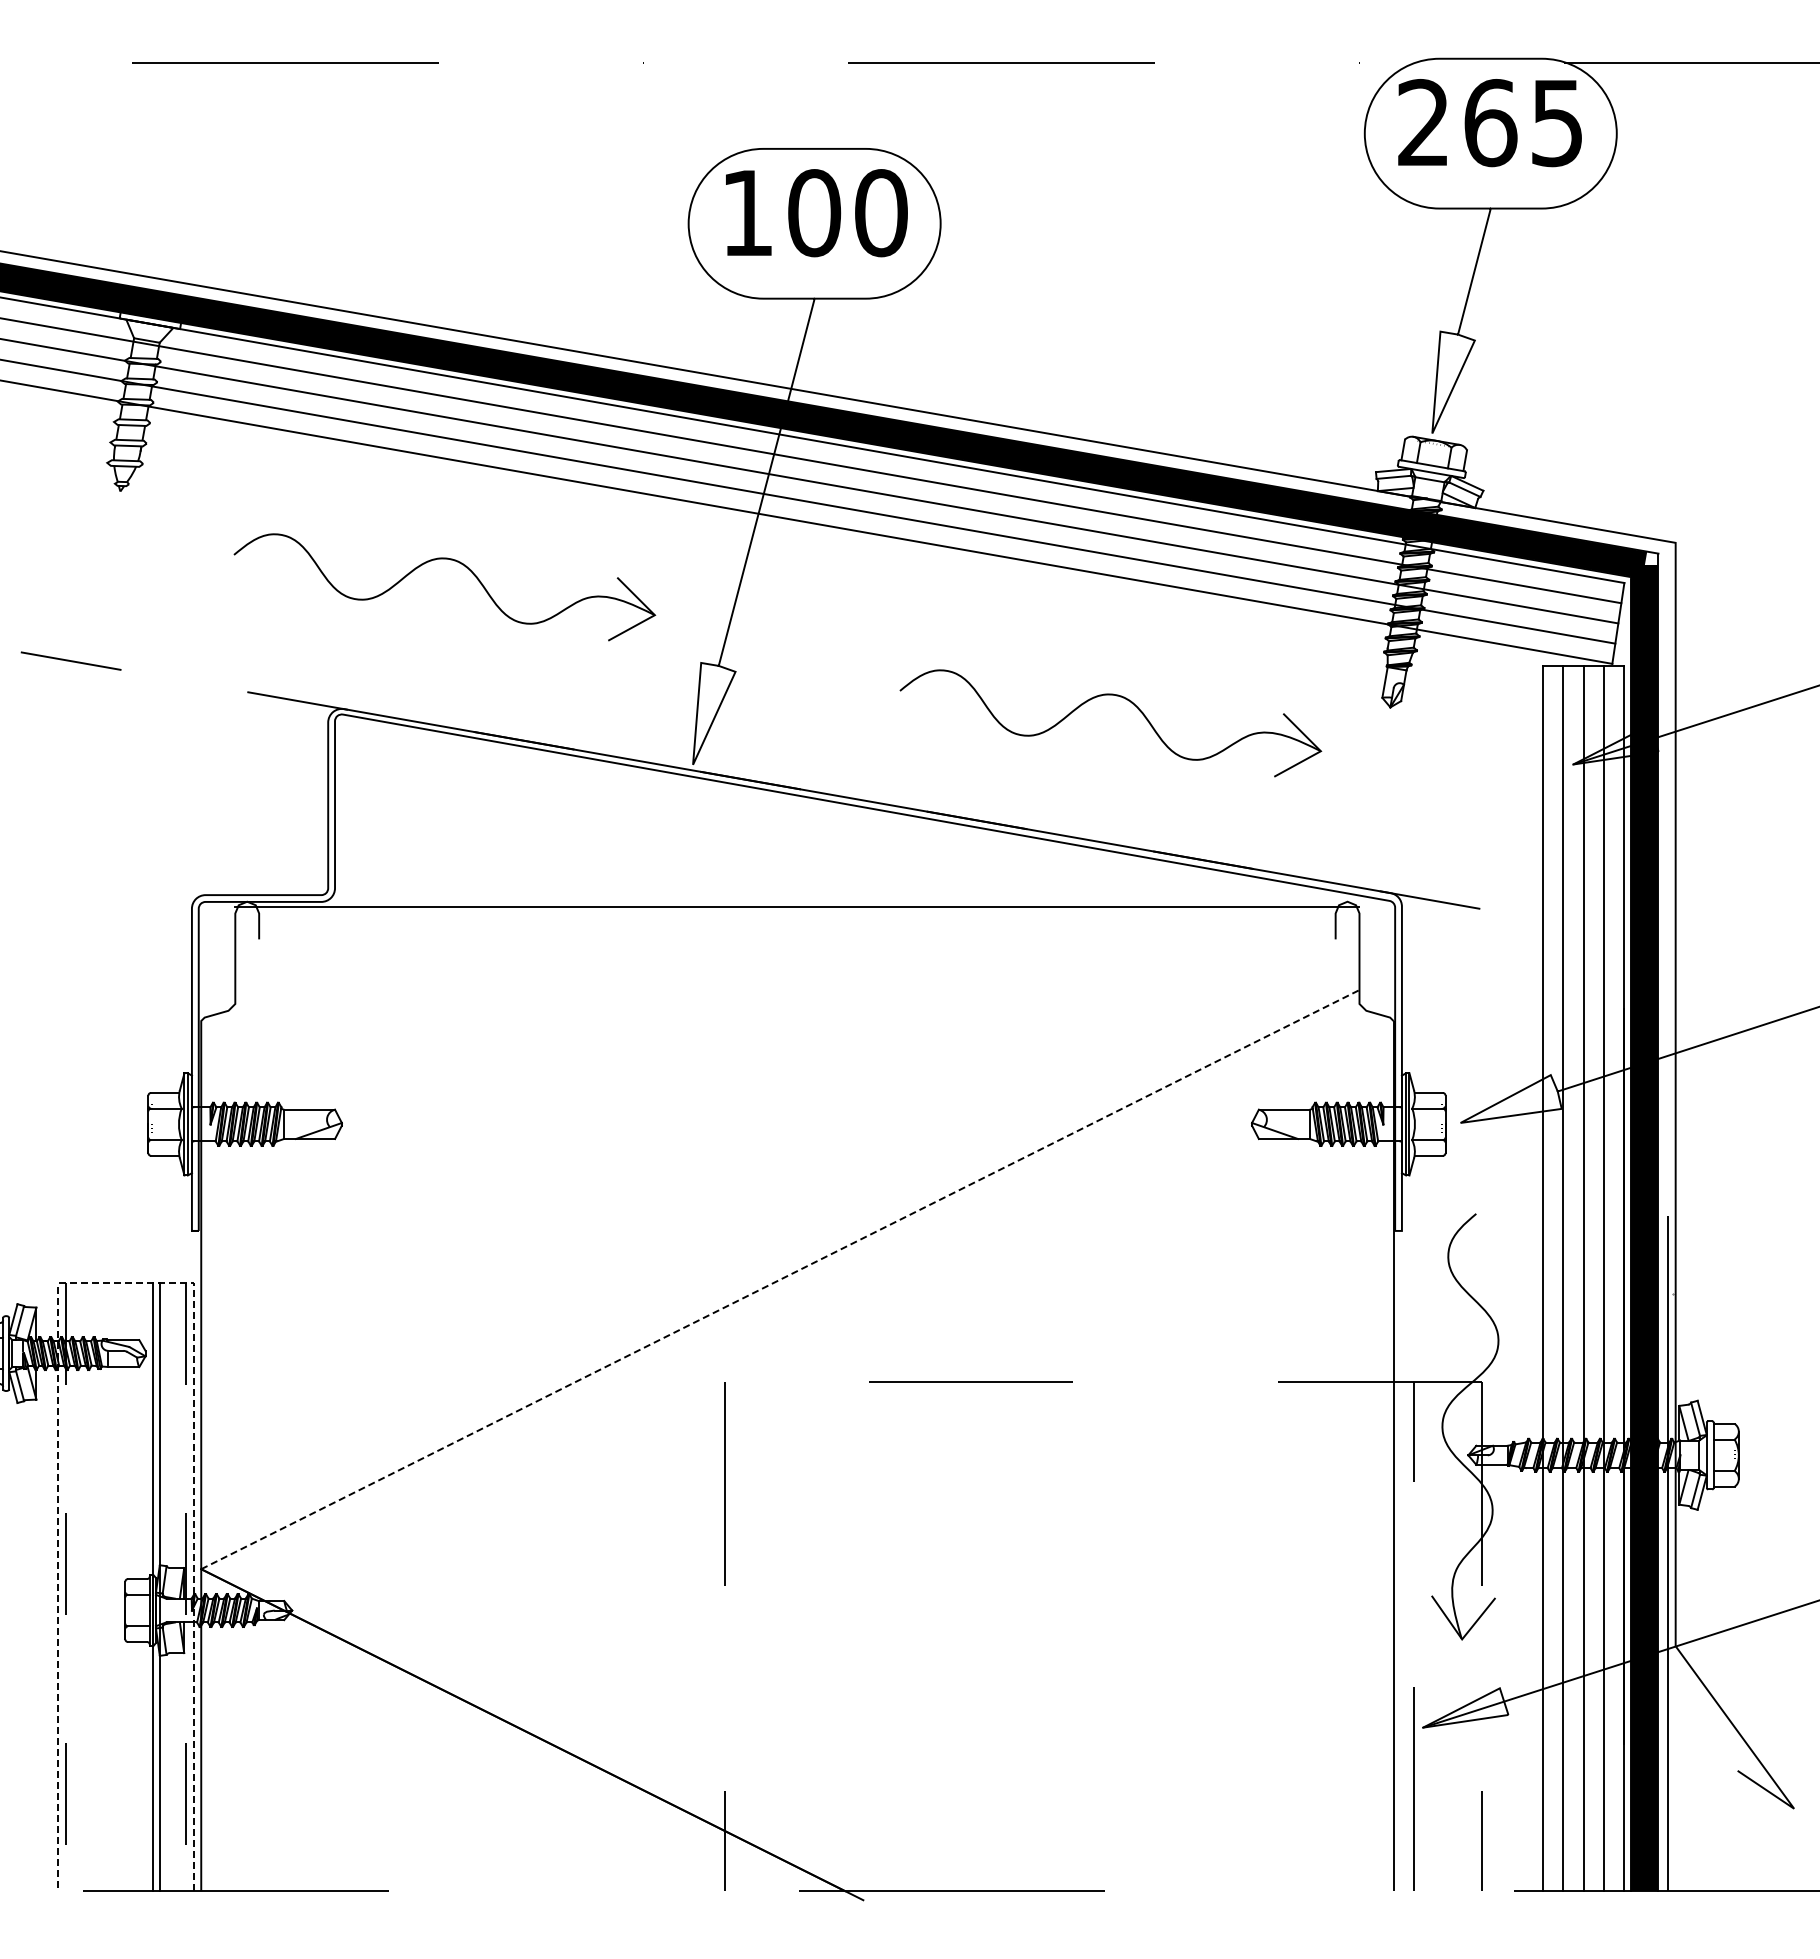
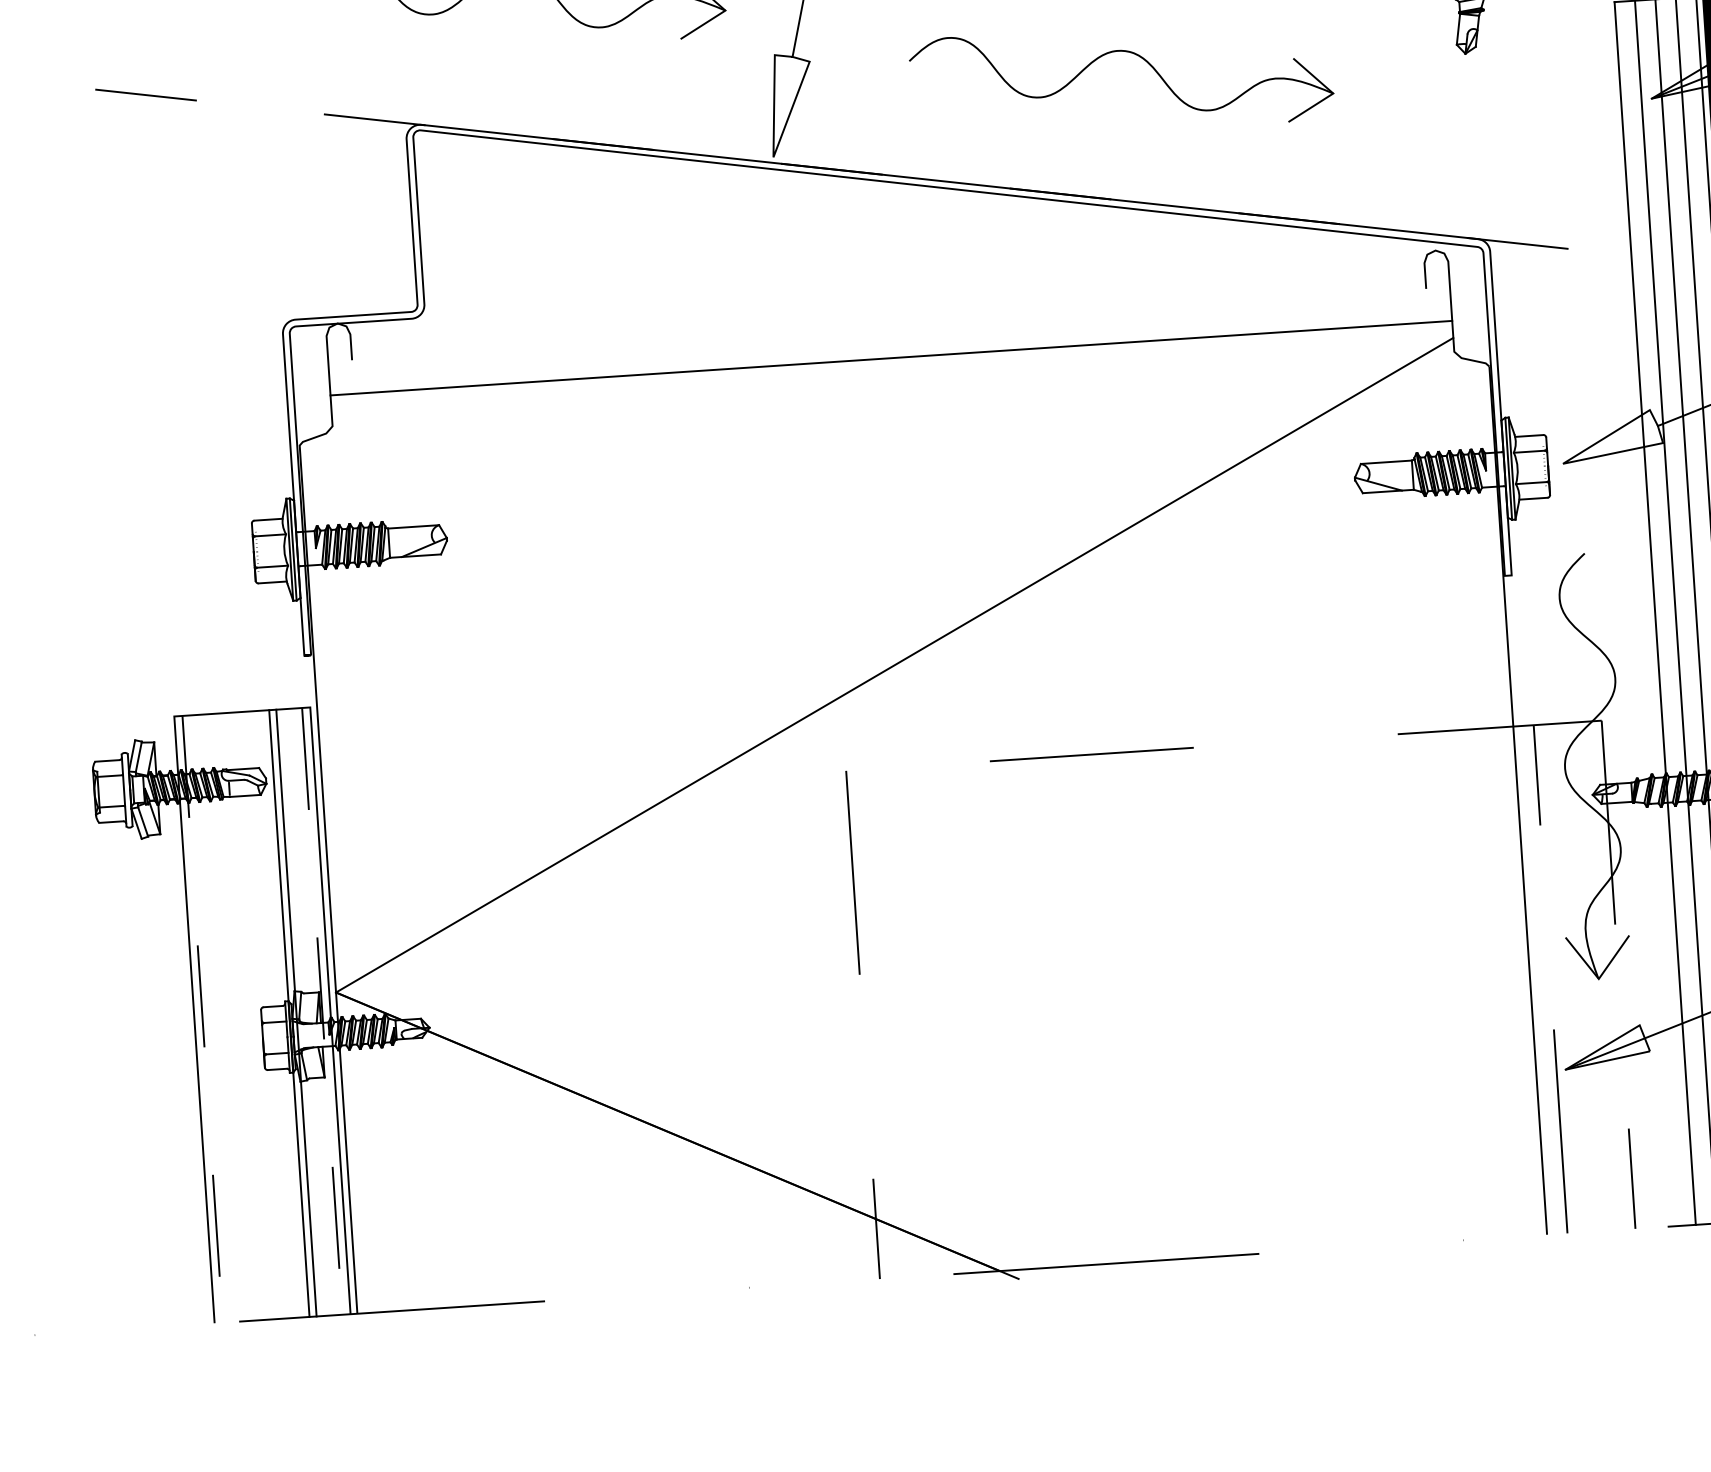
part: (1116, 696) -> (1125, 52), moved
line: (797, 907) -> (891, 358), moved
line: (780, 1279) -> (894, 665), dashed -> solid
line: (125, 1283) -> (241, 712), dashed -> solid

